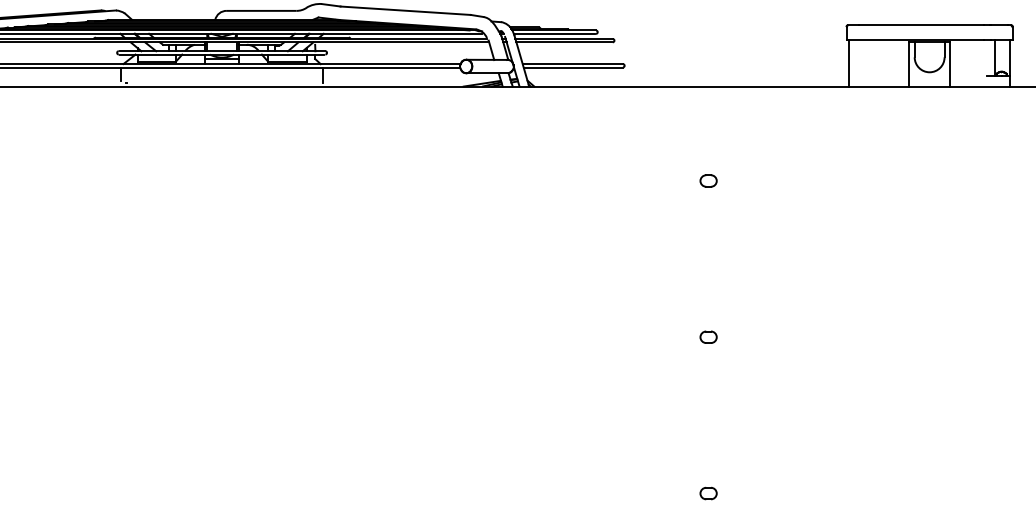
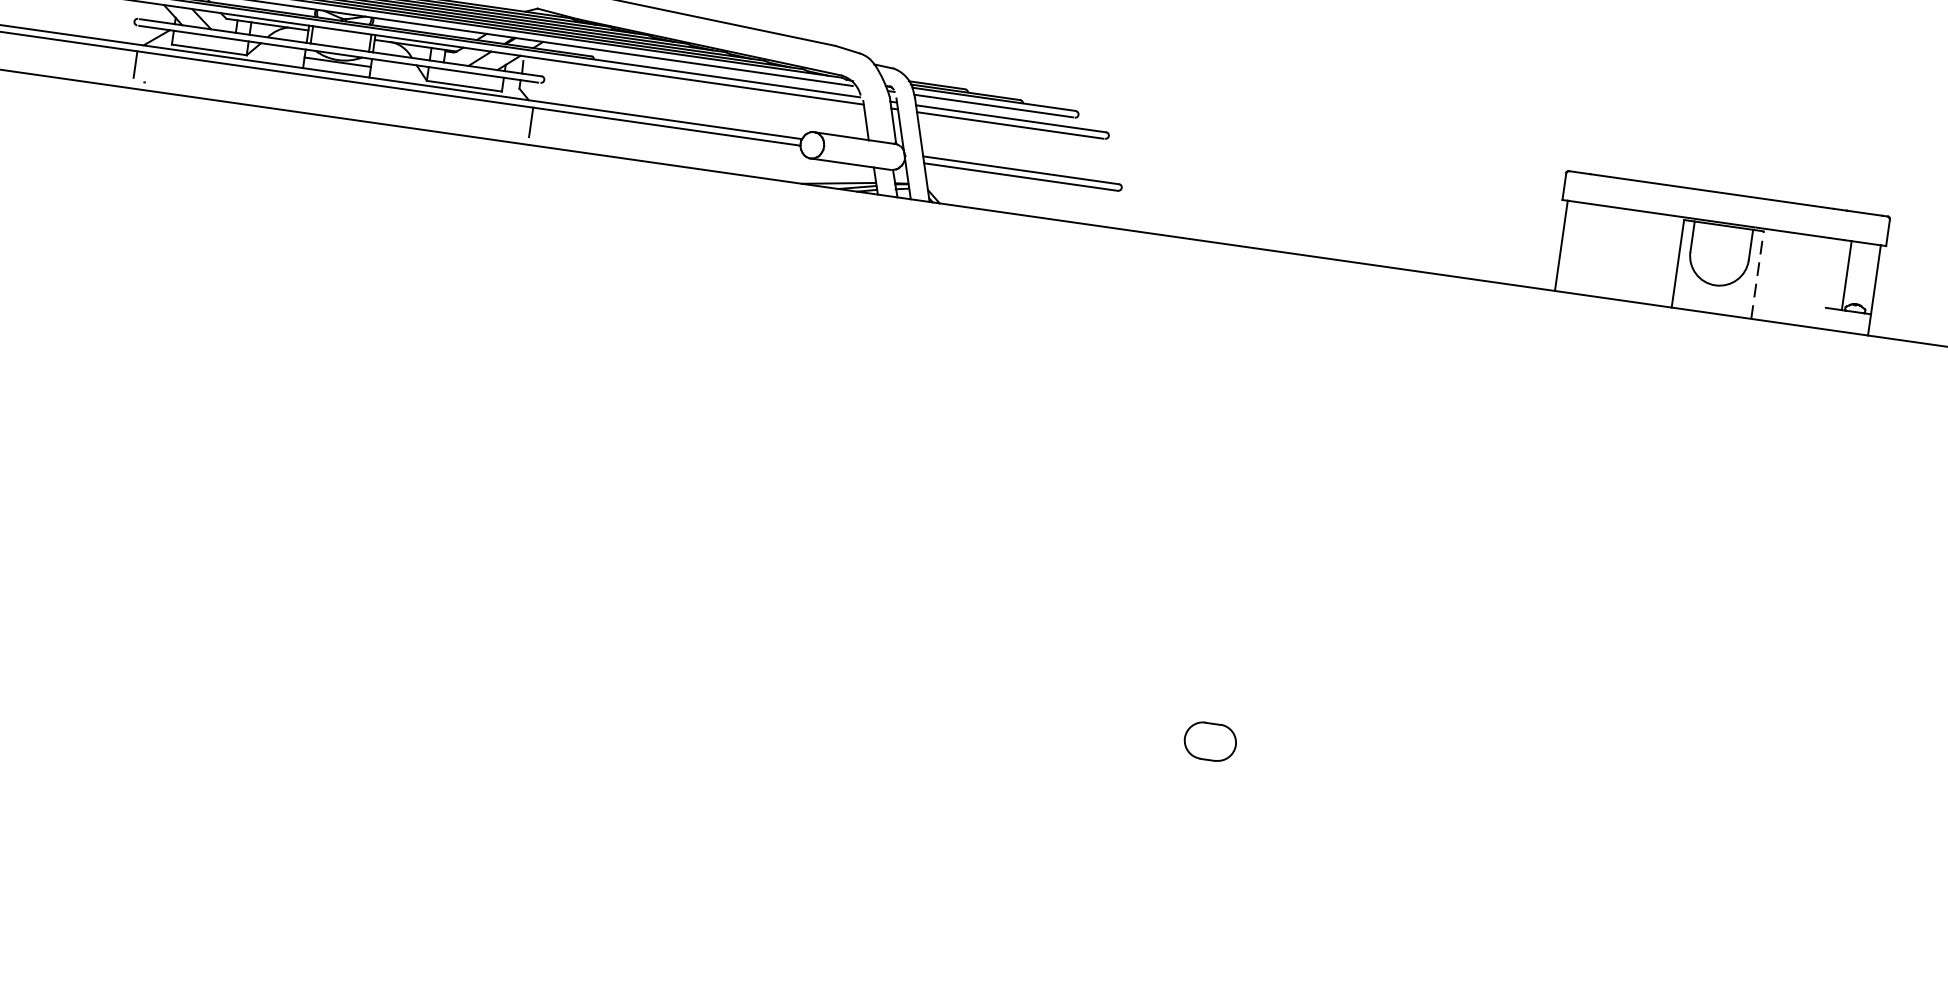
line: (950, 63) -> (1758, 273), solid -> dashed
part: (708, 180) -> (1253, 435), removed
part: (708, 336) -> (1210, 739), size x1.6

